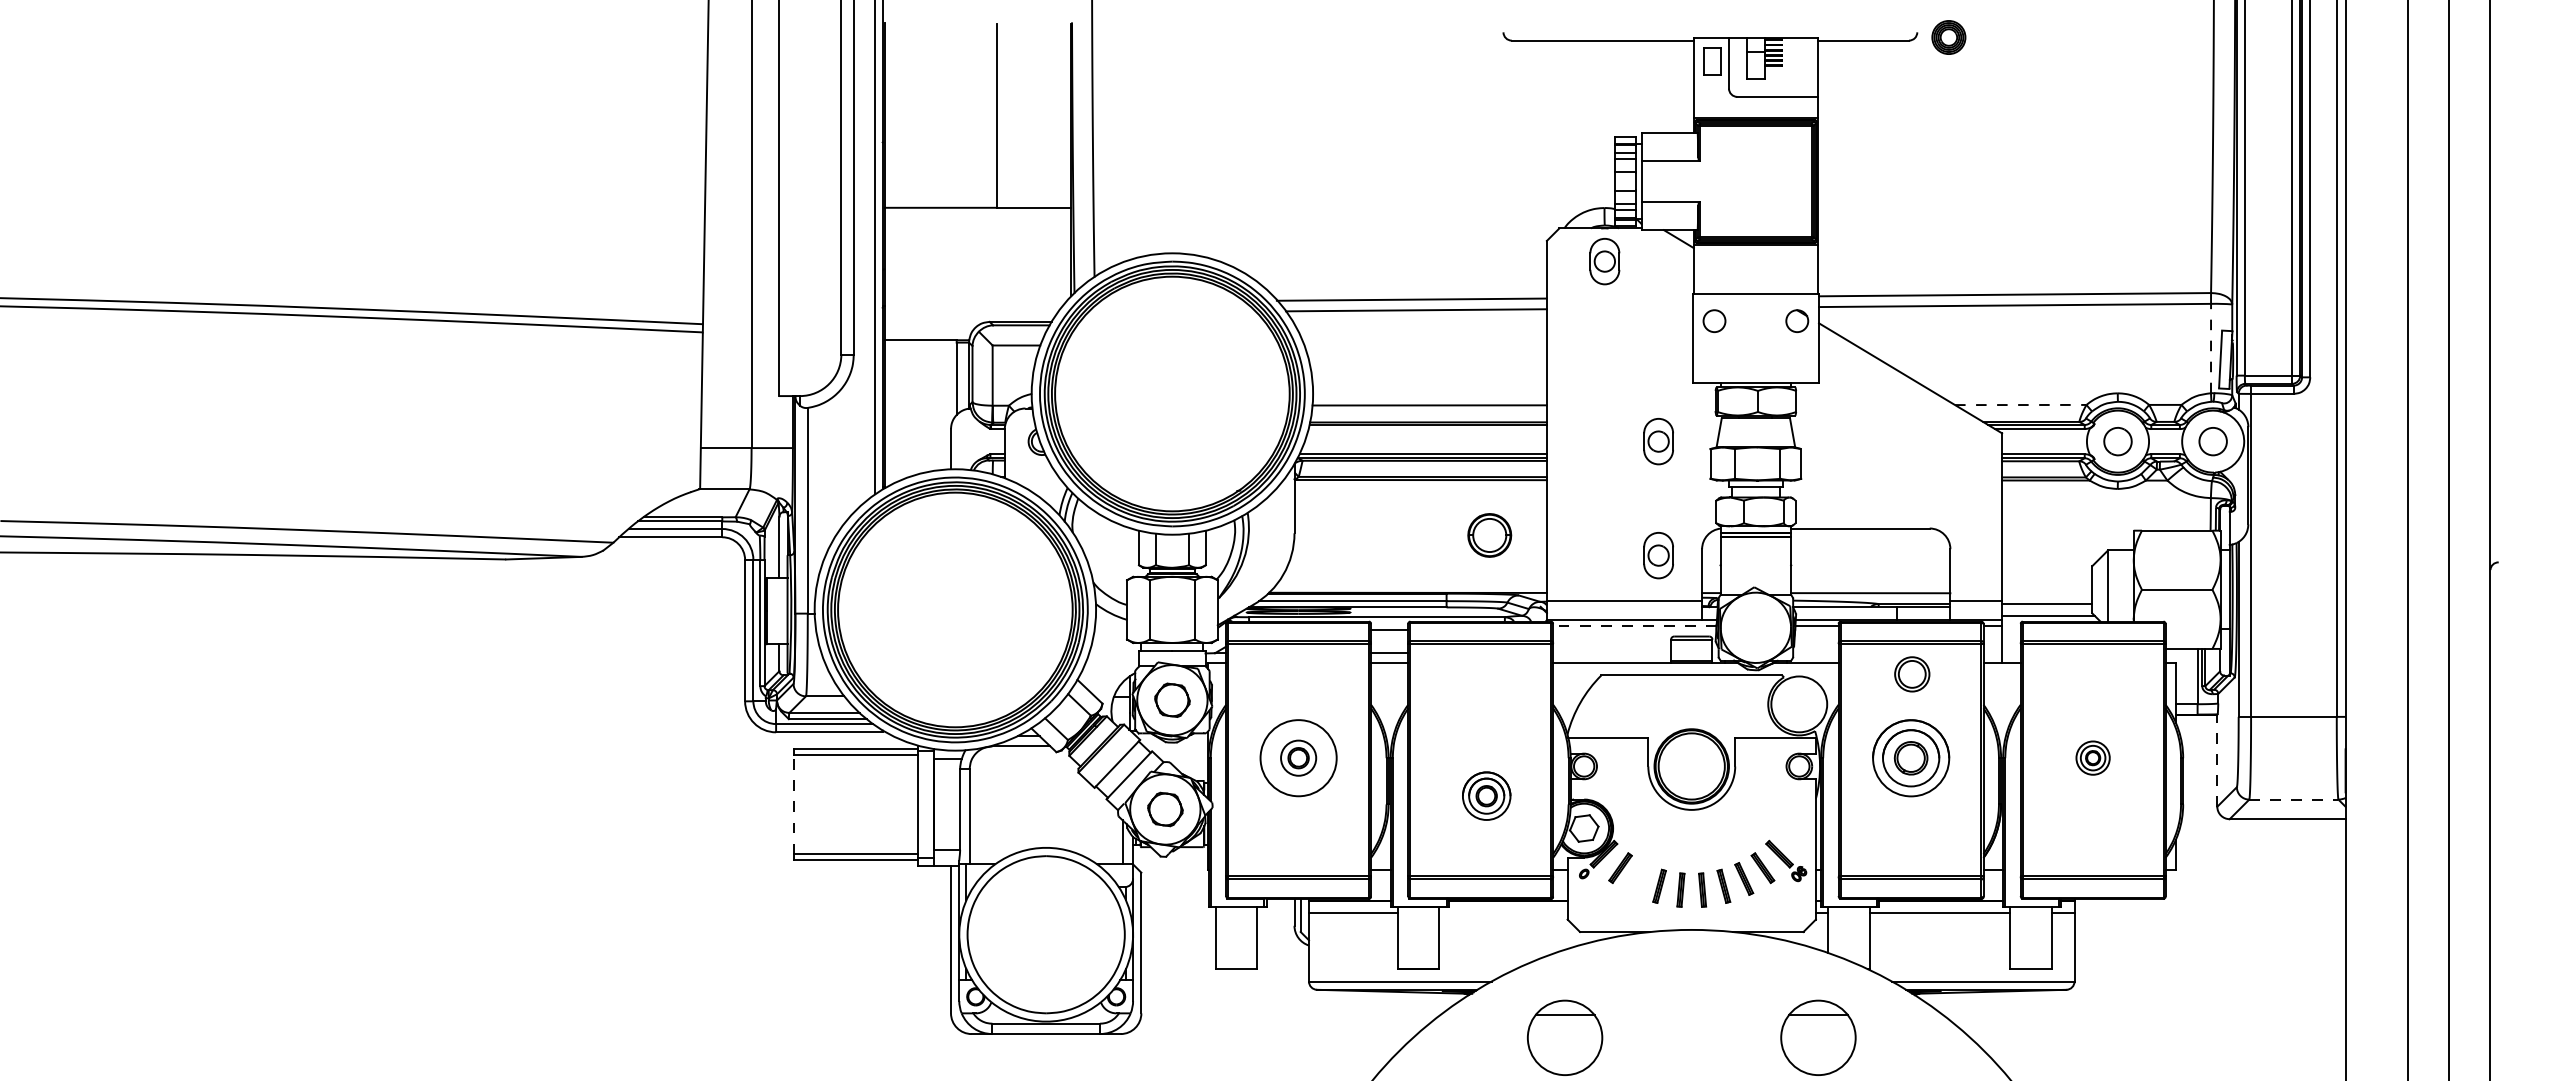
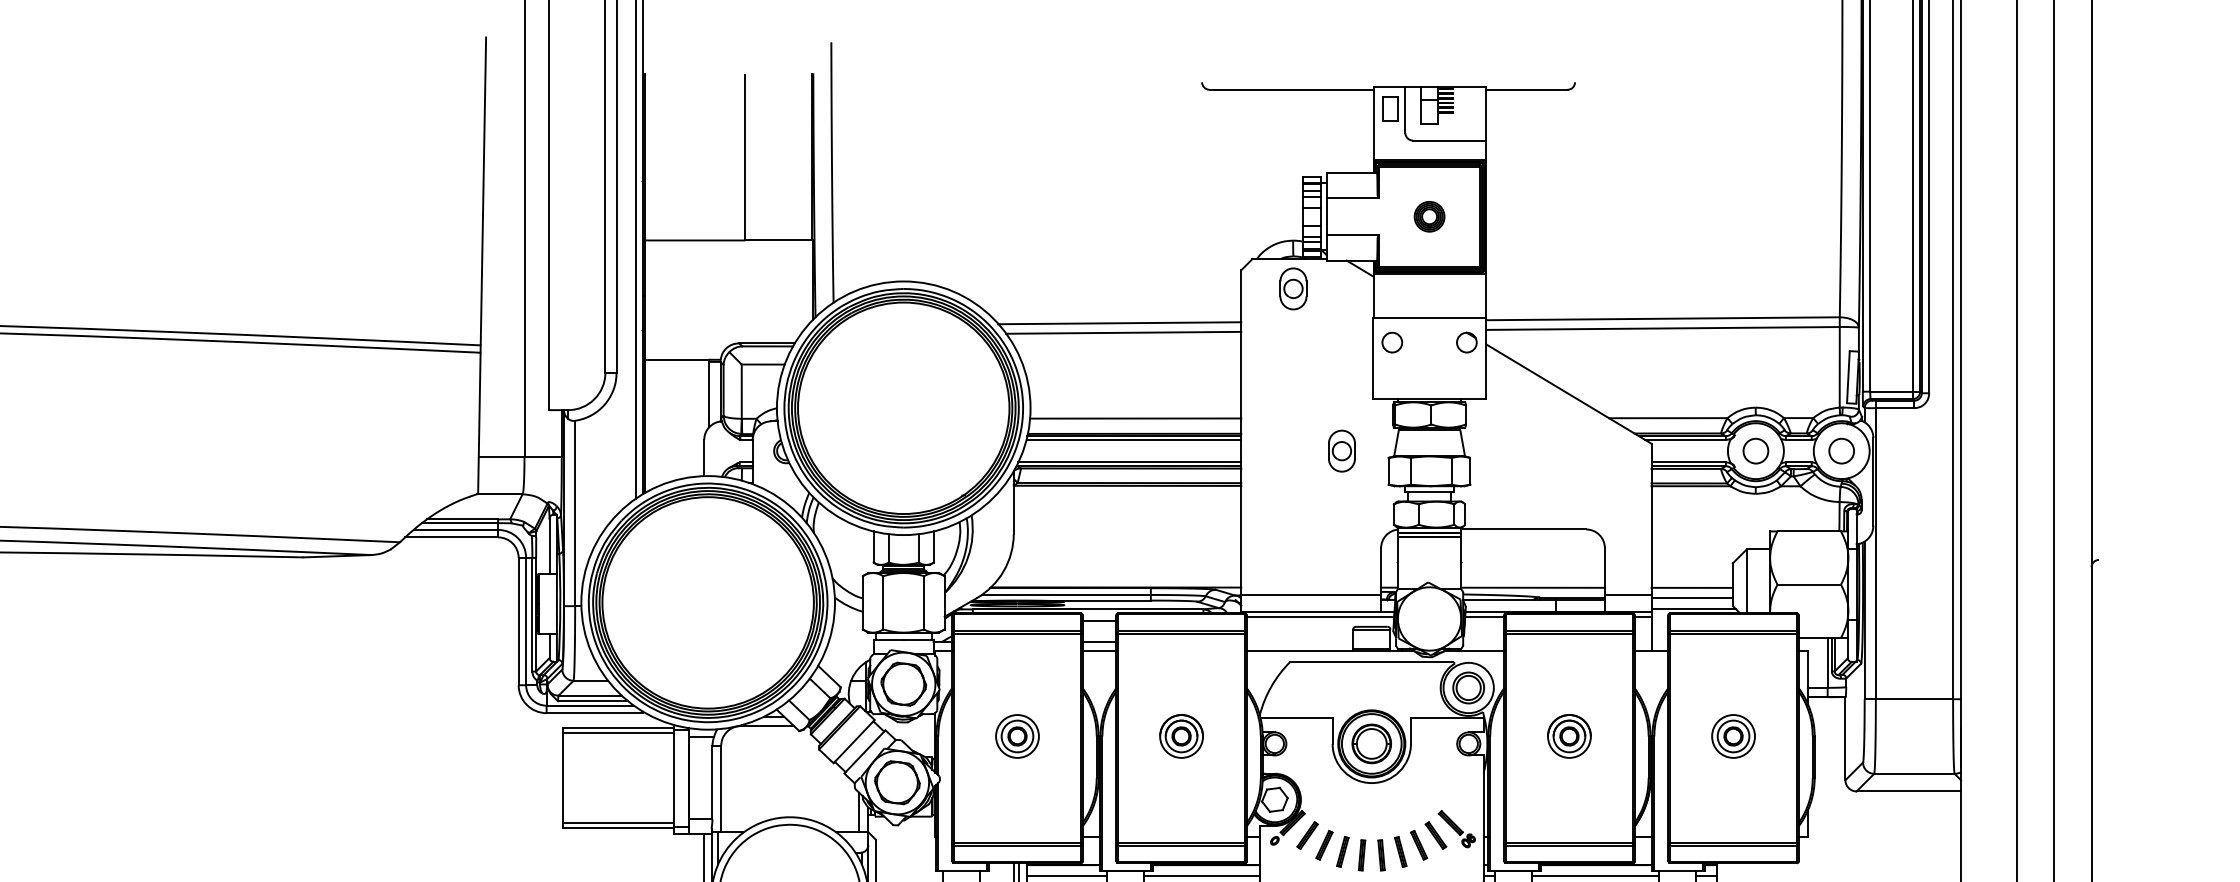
part: (1948, 37) -> (1429, 216), moved
line: (2211, 348) -> (1840, 367), dashed -> solid
line: (2020, 405) -> (1668, 418), dashed -> solid
line: (1427, 429) -> (1133, 440), added
part: (1489, 535) -> (1371, 743), moved
part: (1658, 555) -> (1341, 553), removed
line: (2047, 593) -> (1692, 588), added
line: (1634, 625) -> (1320, 616), dashed -> solid
part: (1912, 674) -> (1468, 688), moved
part: (1172, 700) -> (903, 684), size x1.43
circle: (1298, 757) -> (1017, 735), size x0.62
part: (1910, 757) -> (1568, 735), size x0.62
part: (2092, 757) -> (1732, 735), size x1.43
line: (2217, 760) -> (1845, 738), dashed -> solid
part: (1486, 795) -> (1181, 735), moved
line: (2293, 799) -> (1914, 773), dashed -> solid
line: (793, 804) -> (562, 778), dashed -> solid
part: (1165, 809) -> (897, 782), size x1.43
part: (1639, 878) -> (1324, 844), added
line: (1503, 913) -> (1202, 876), added

